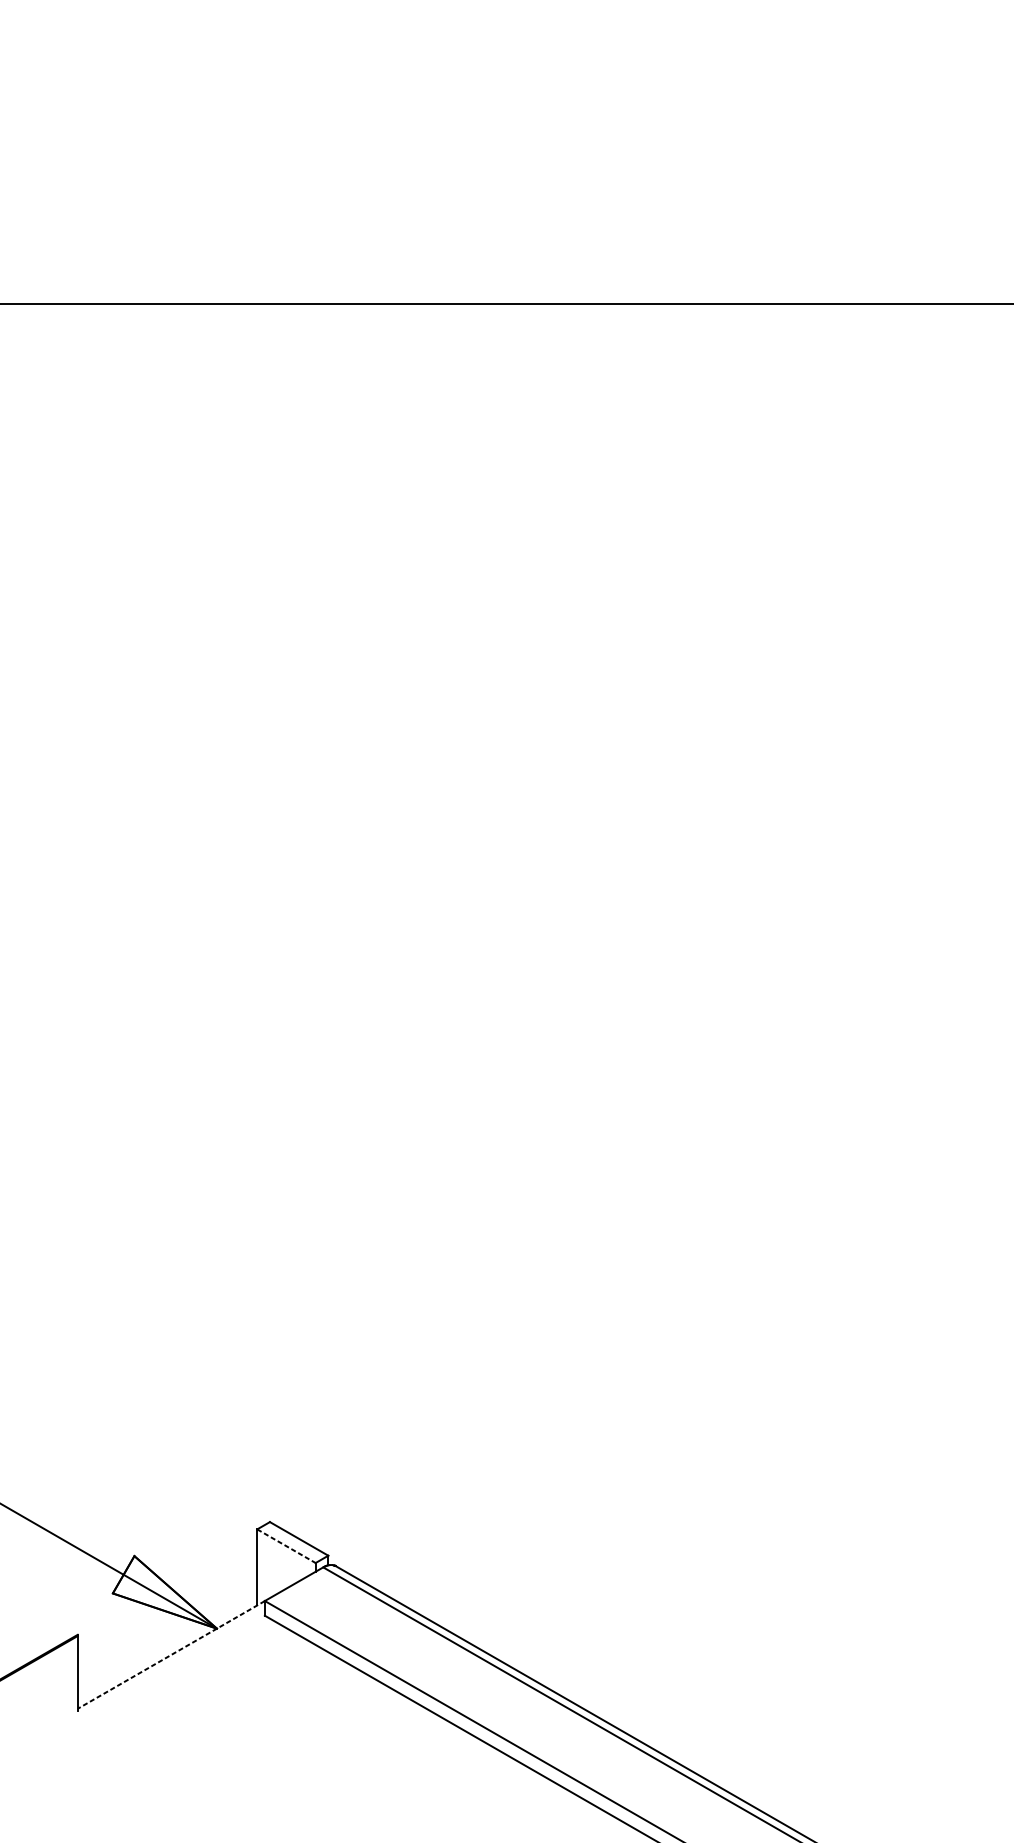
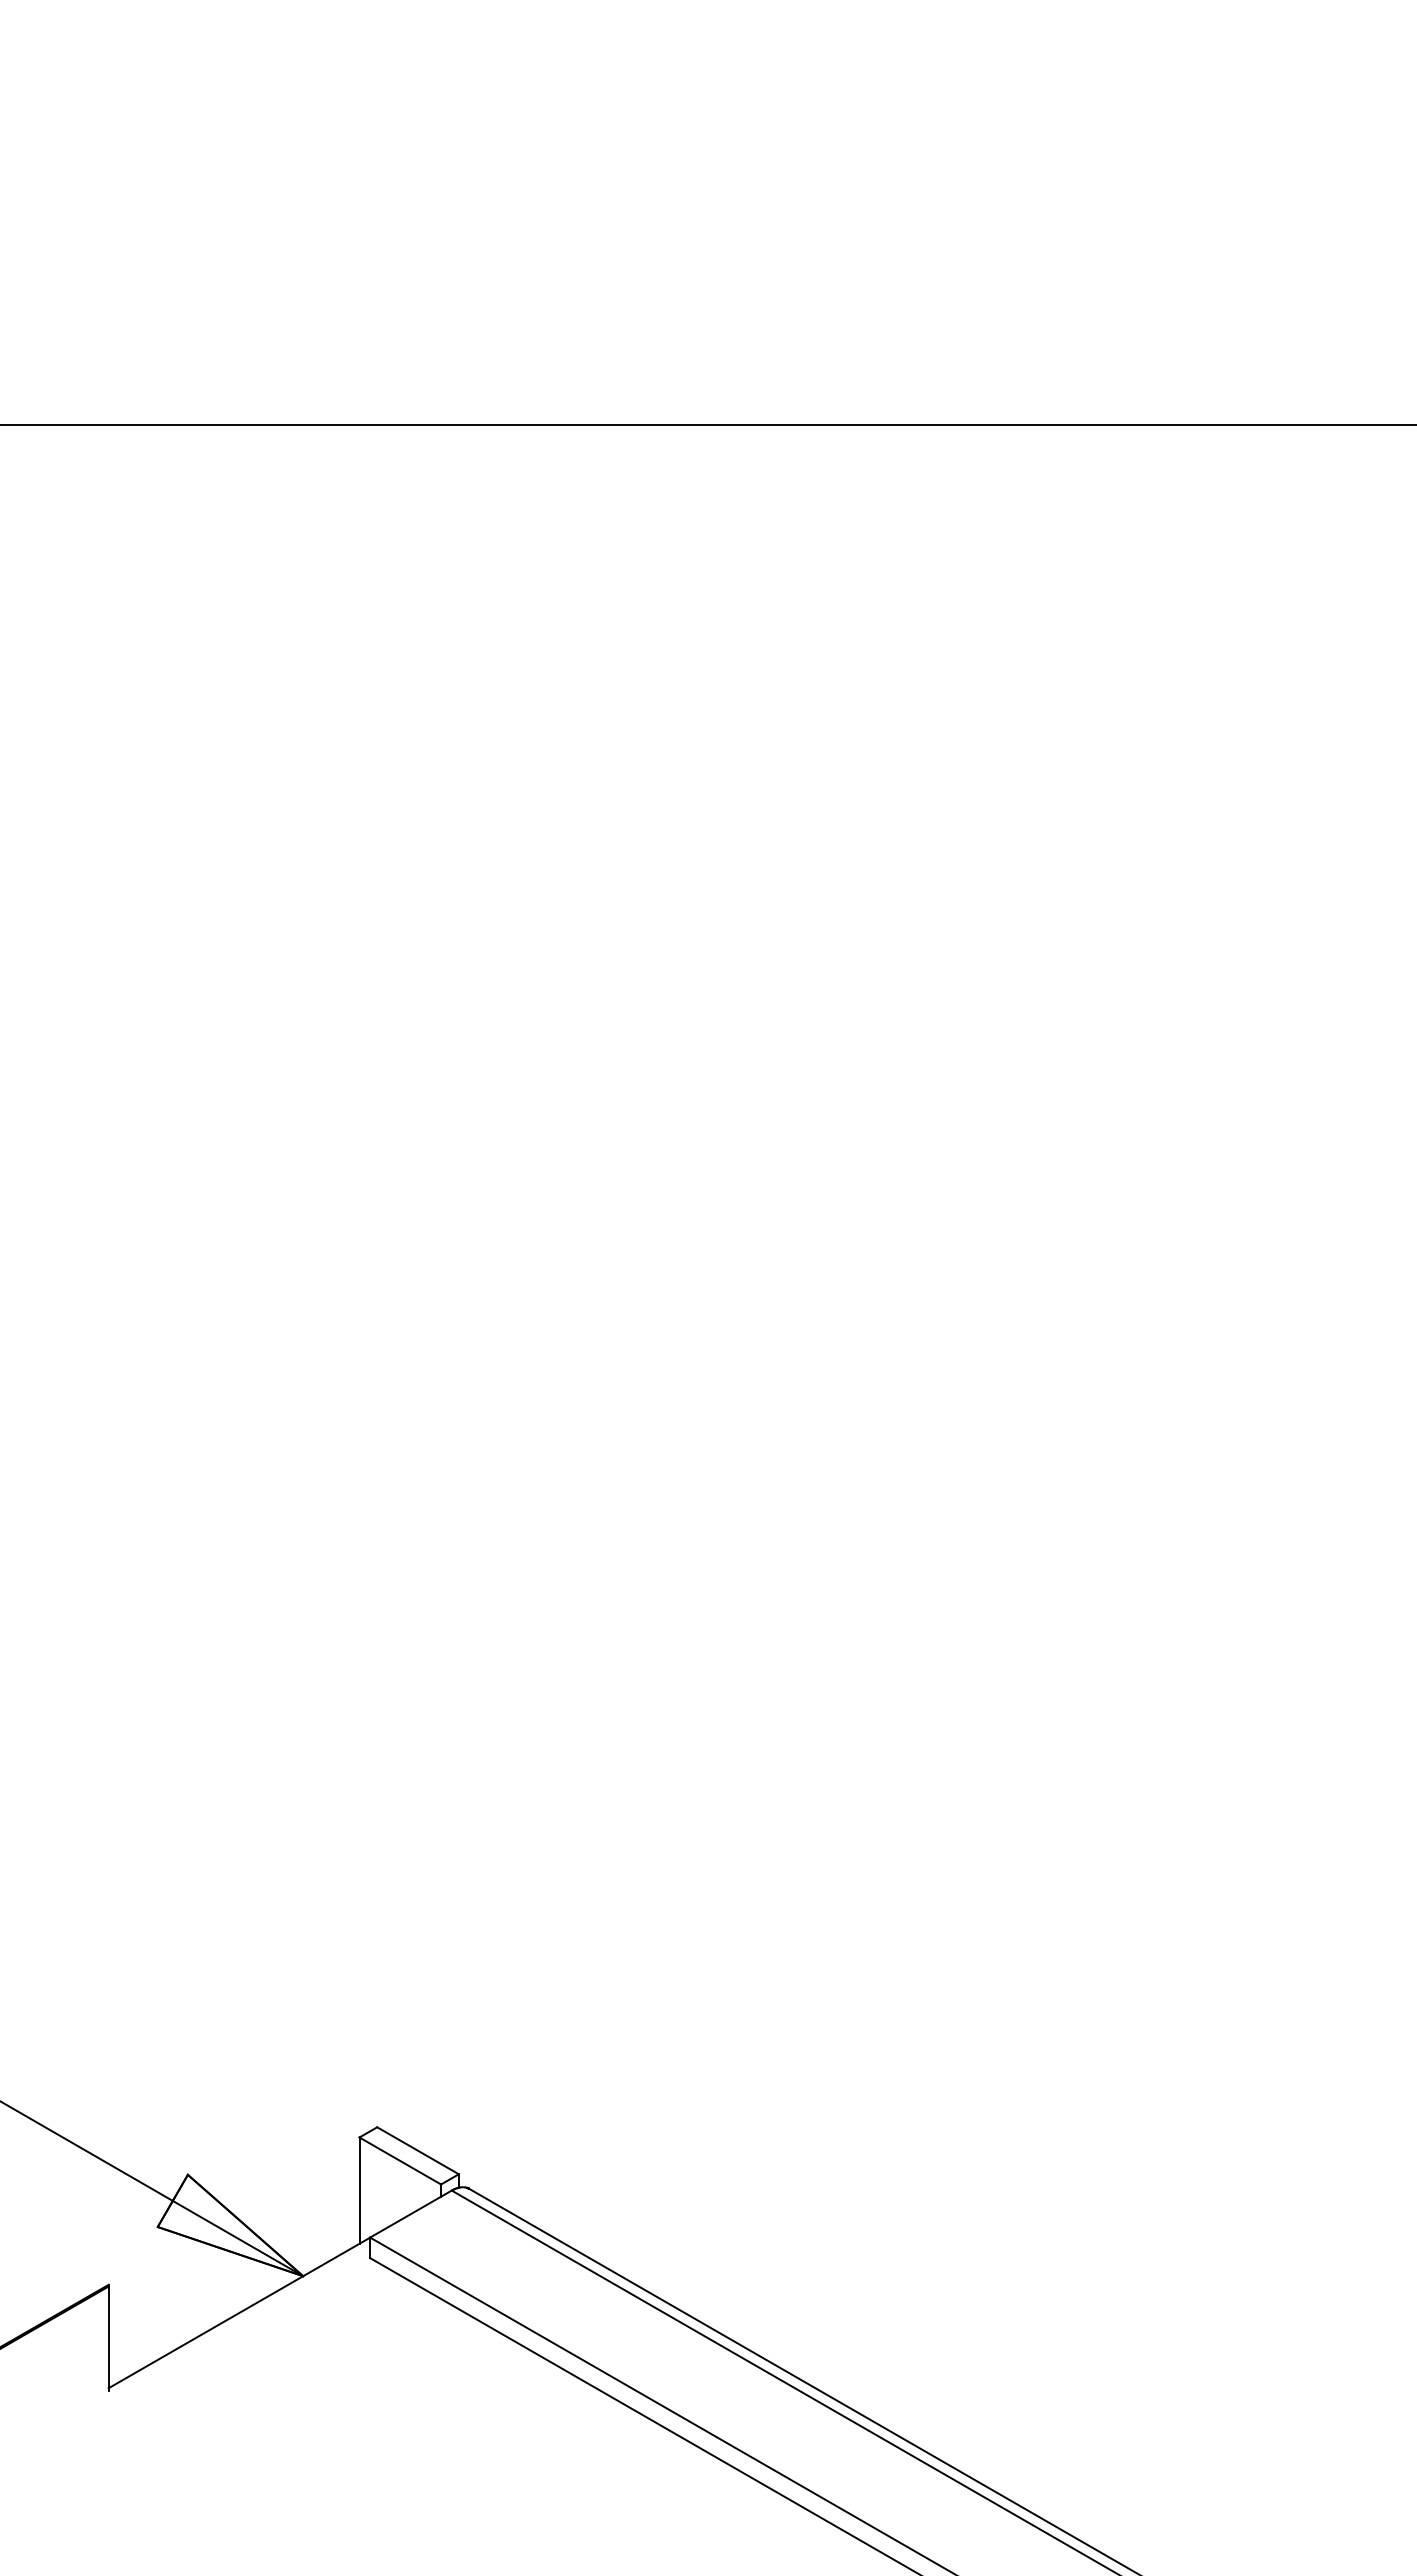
line: (286, 1546) -> (400, 2161), dashed -> solid
line: (171, 1654) -> (239, 2312), dashed -> solid

